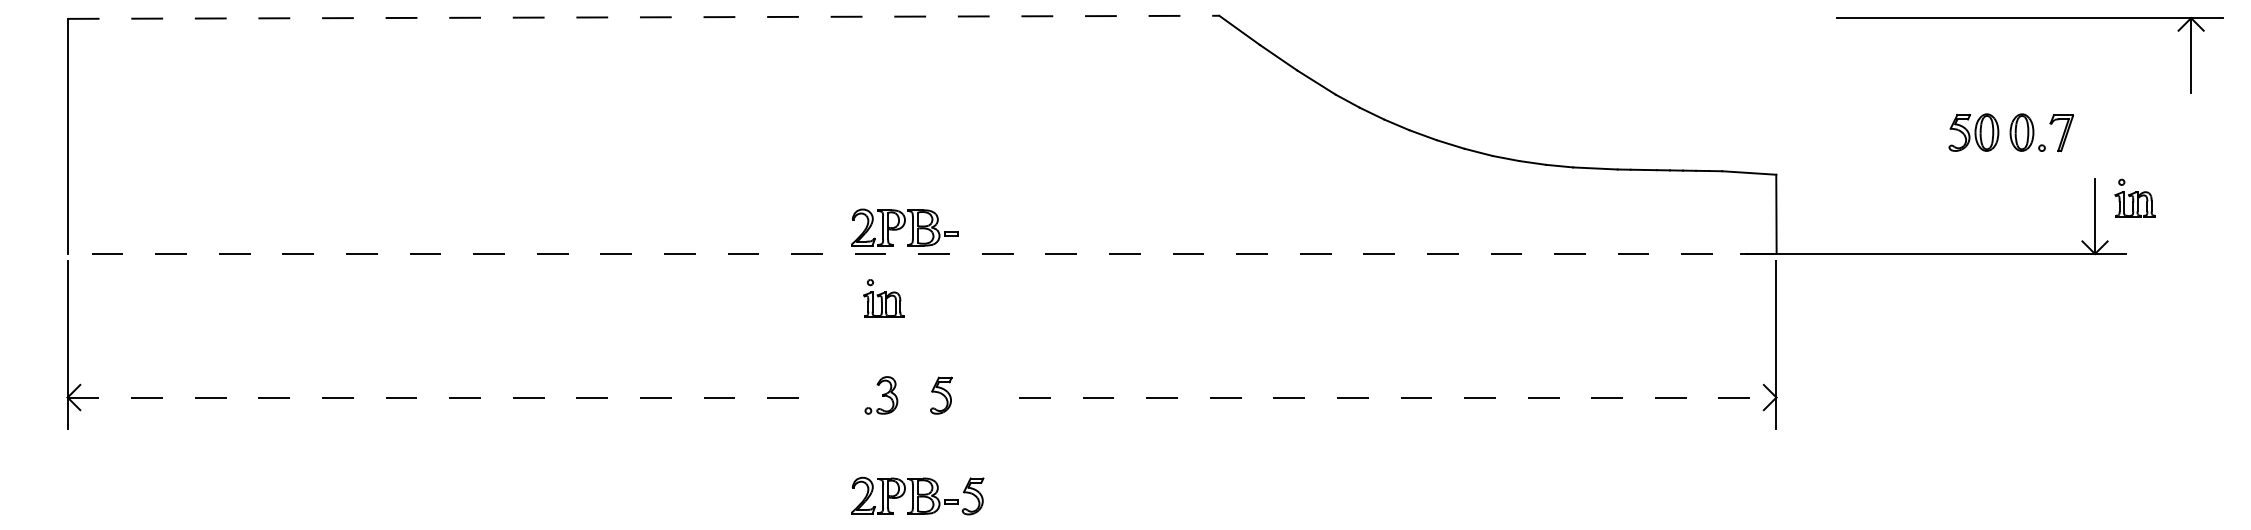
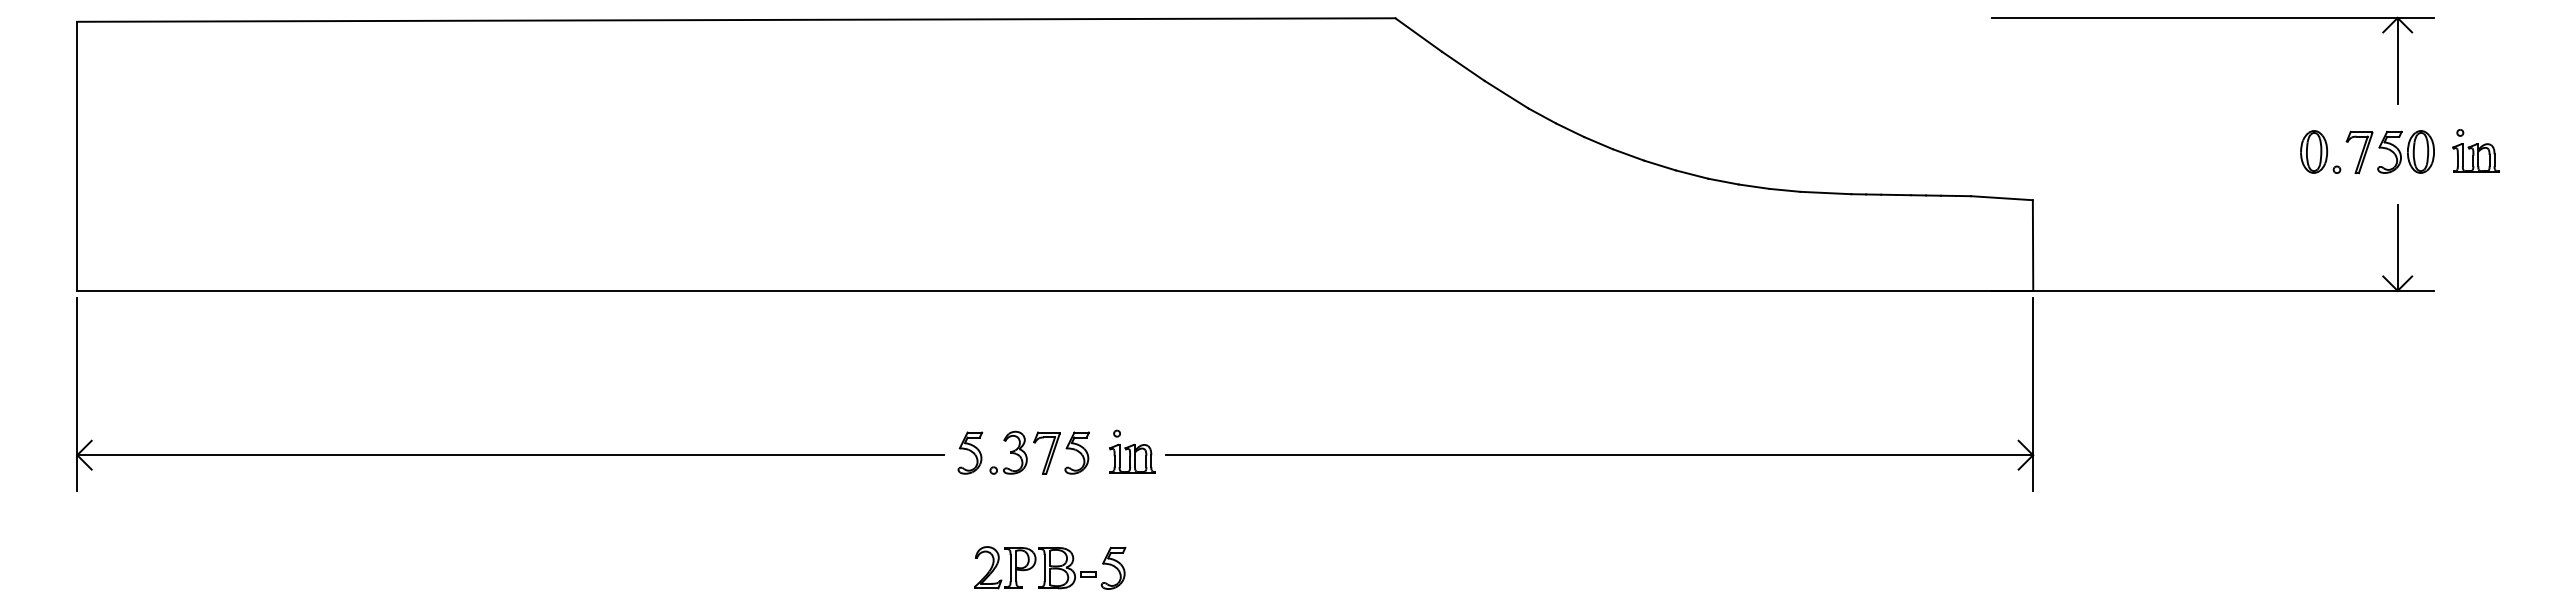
line: (643, 17) -> (736, 20), dashed -> solid
part: (2029, 18) -> (2212, 18), moved
part: (1973, 132) -> (2405, 151), moved
part: (2135, 197) -> (2475, 150), moved
part: (904, 227) -> (1035, 260), removed
line: (922, 253) -> (1055, 290), dashed -> solid
part: (883, 298) -> (1132, 451), moved
part: (848, 395) -> (970, 452), added
part: (914, 395) -> (1046, 452), added
line: (447, 397) -> (511, 455), dashed -> solid
line: (1398, 397) -> (1600, 455), dashed -> solid

